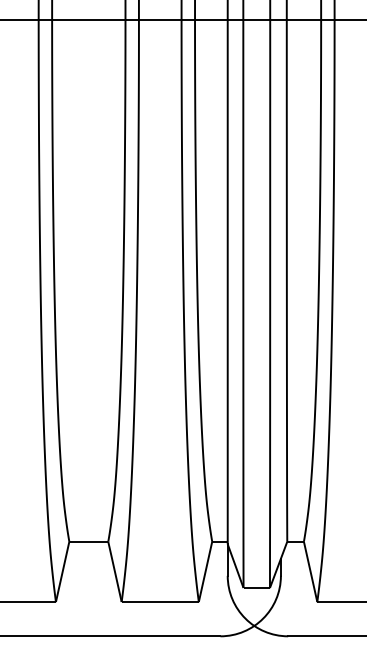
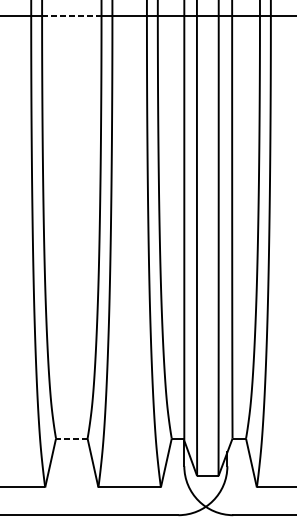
line: (88, 19) -> (71, 15), solid -> dashed
line: (88, 541) -> (71, 438), solid -> dashed

